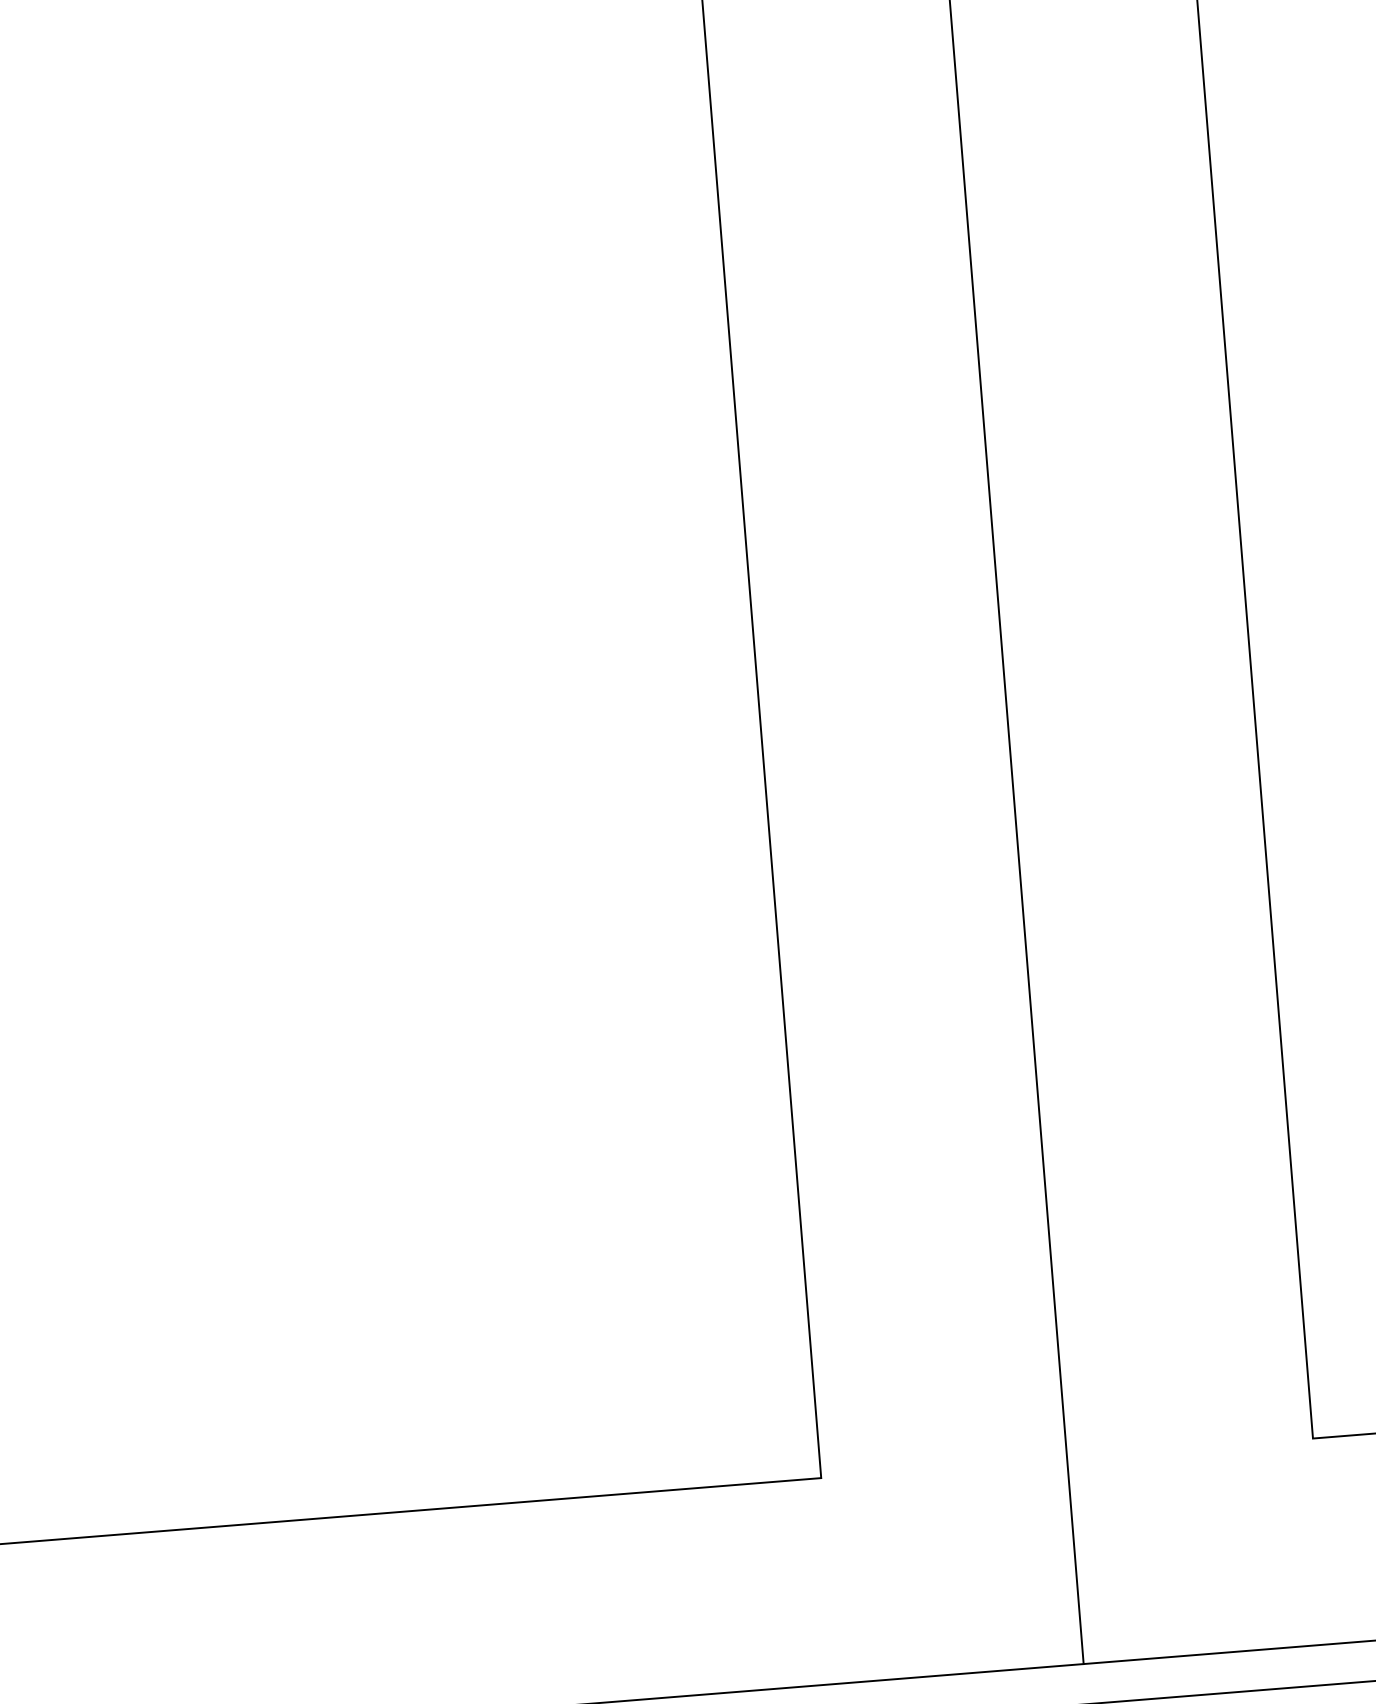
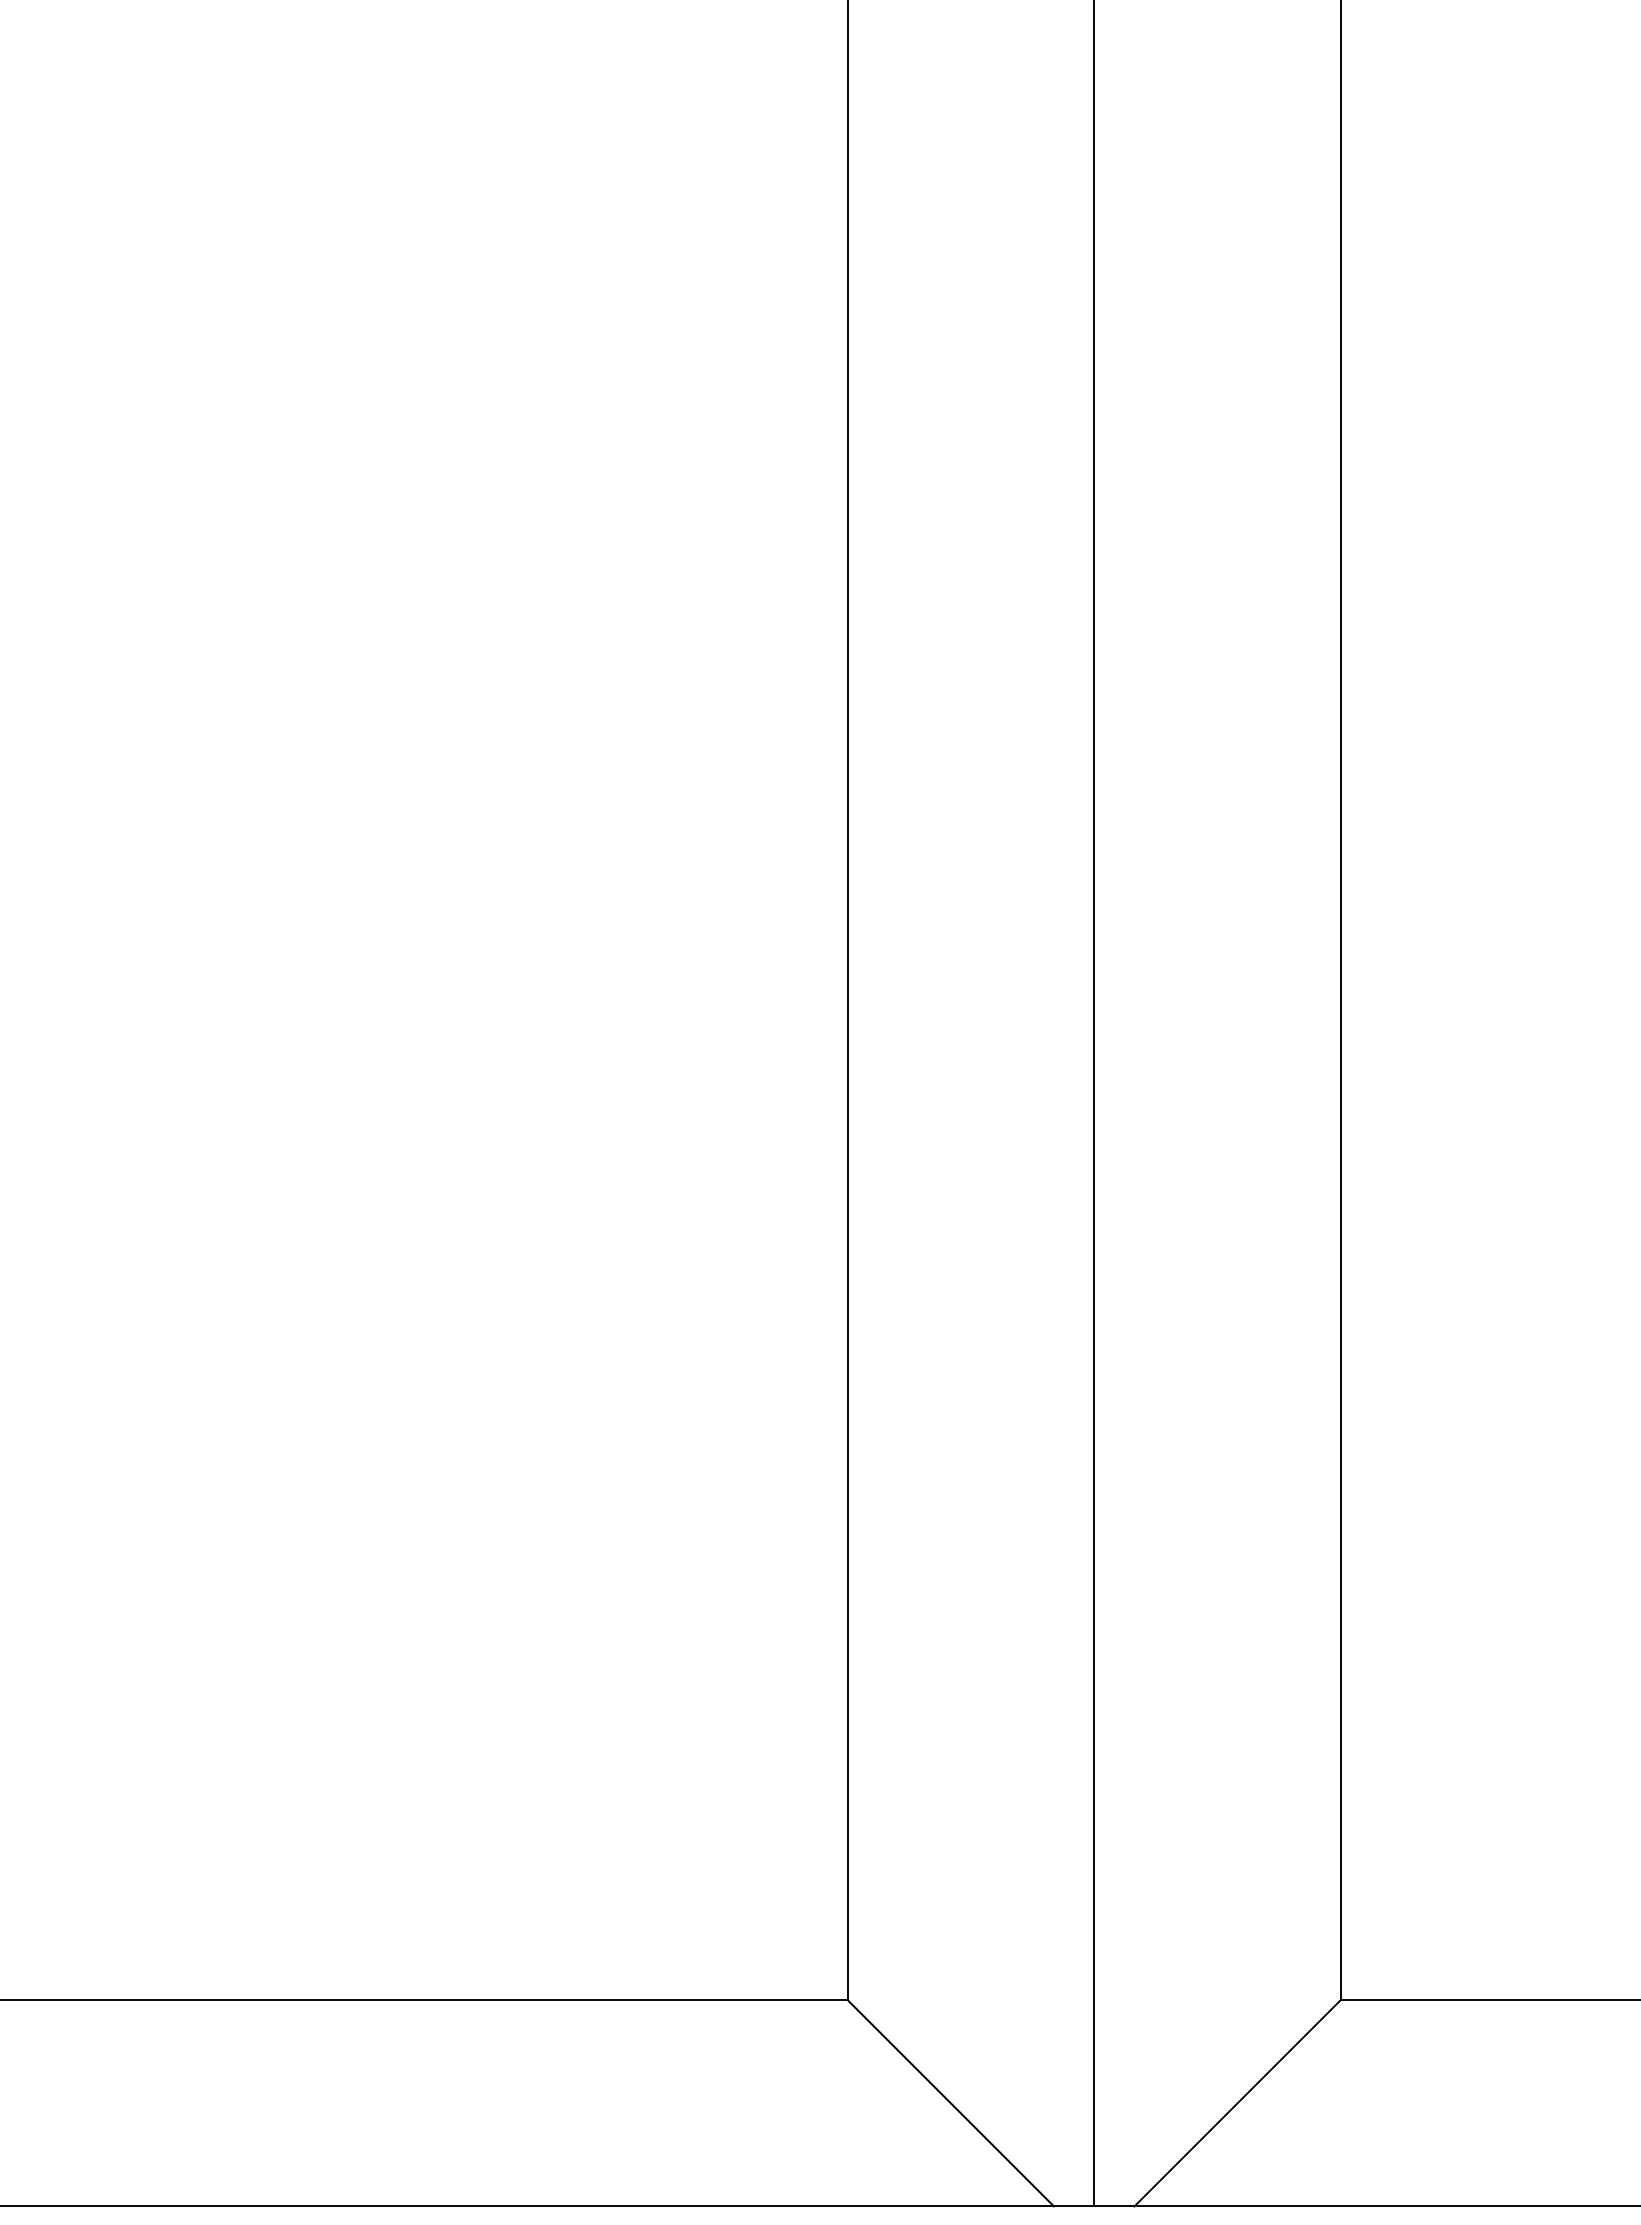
line: (1218, 1549) -> (1237, 2102), added
line: (932, 1572) -> (950, 2102), added

